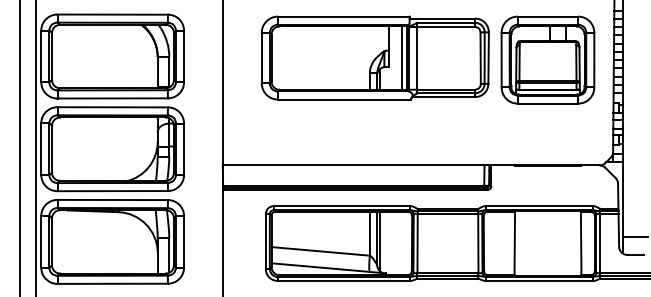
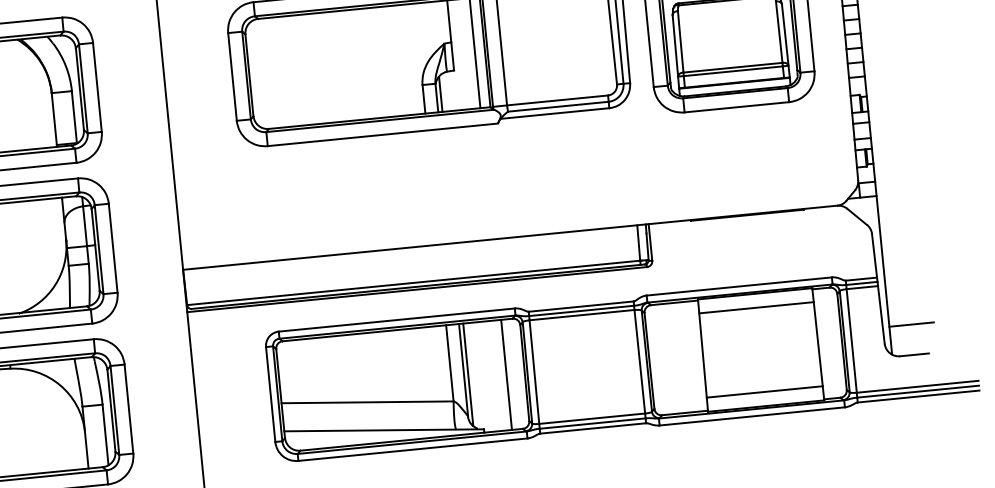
line: (547, 219) -> (755, 308), added
line: (401, 243) -> (506, 374), added
line: (547, 267) -> (763, 391), added

